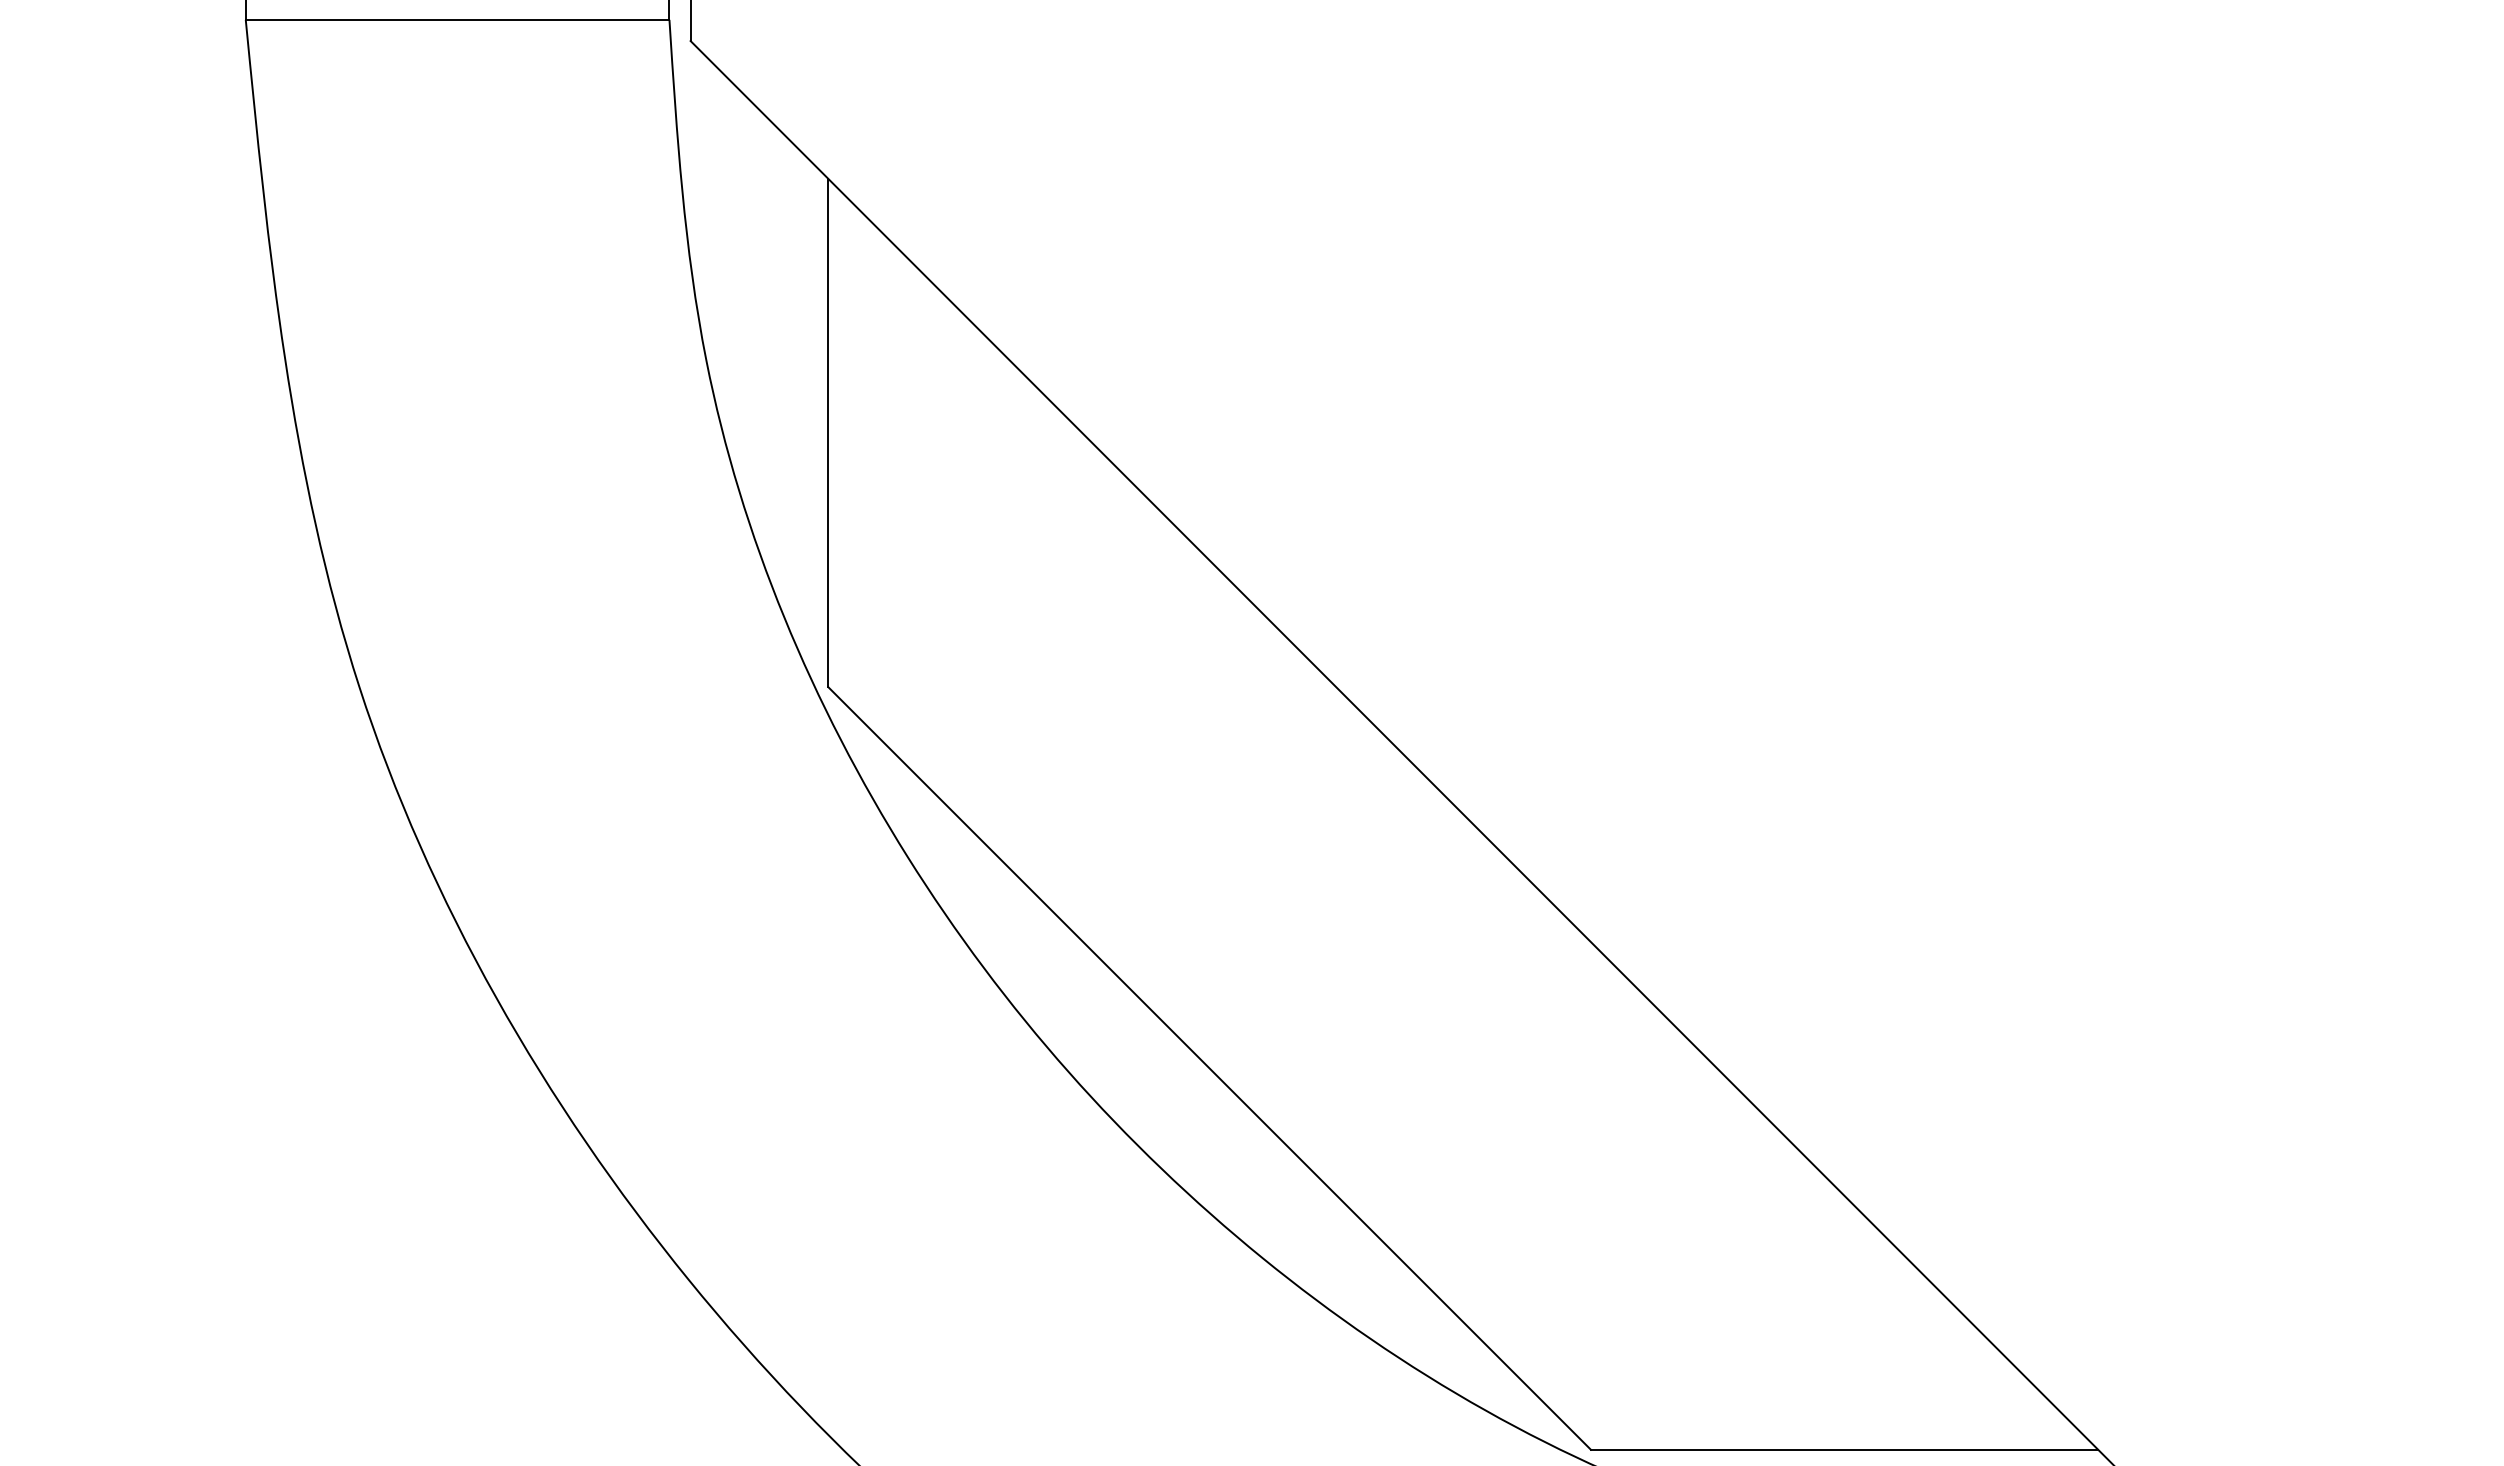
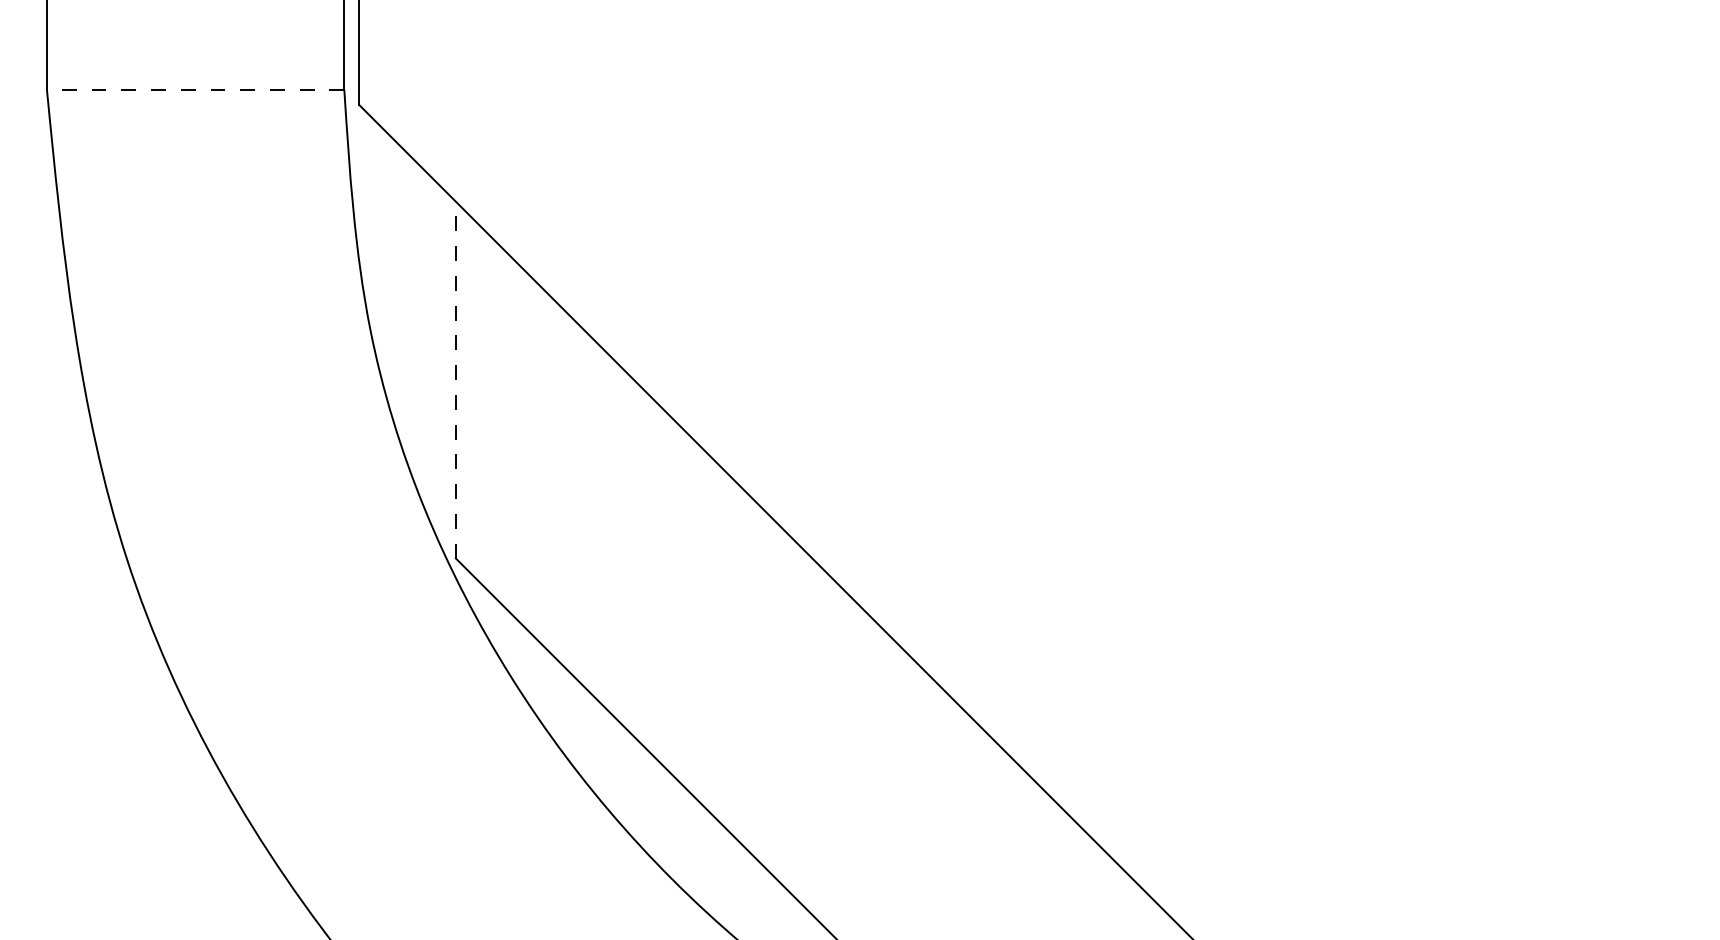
line: (457, 19) -> (195, 89), solid -> dashed
line: (828, 432) -> (455, 379), solid -> dashed

